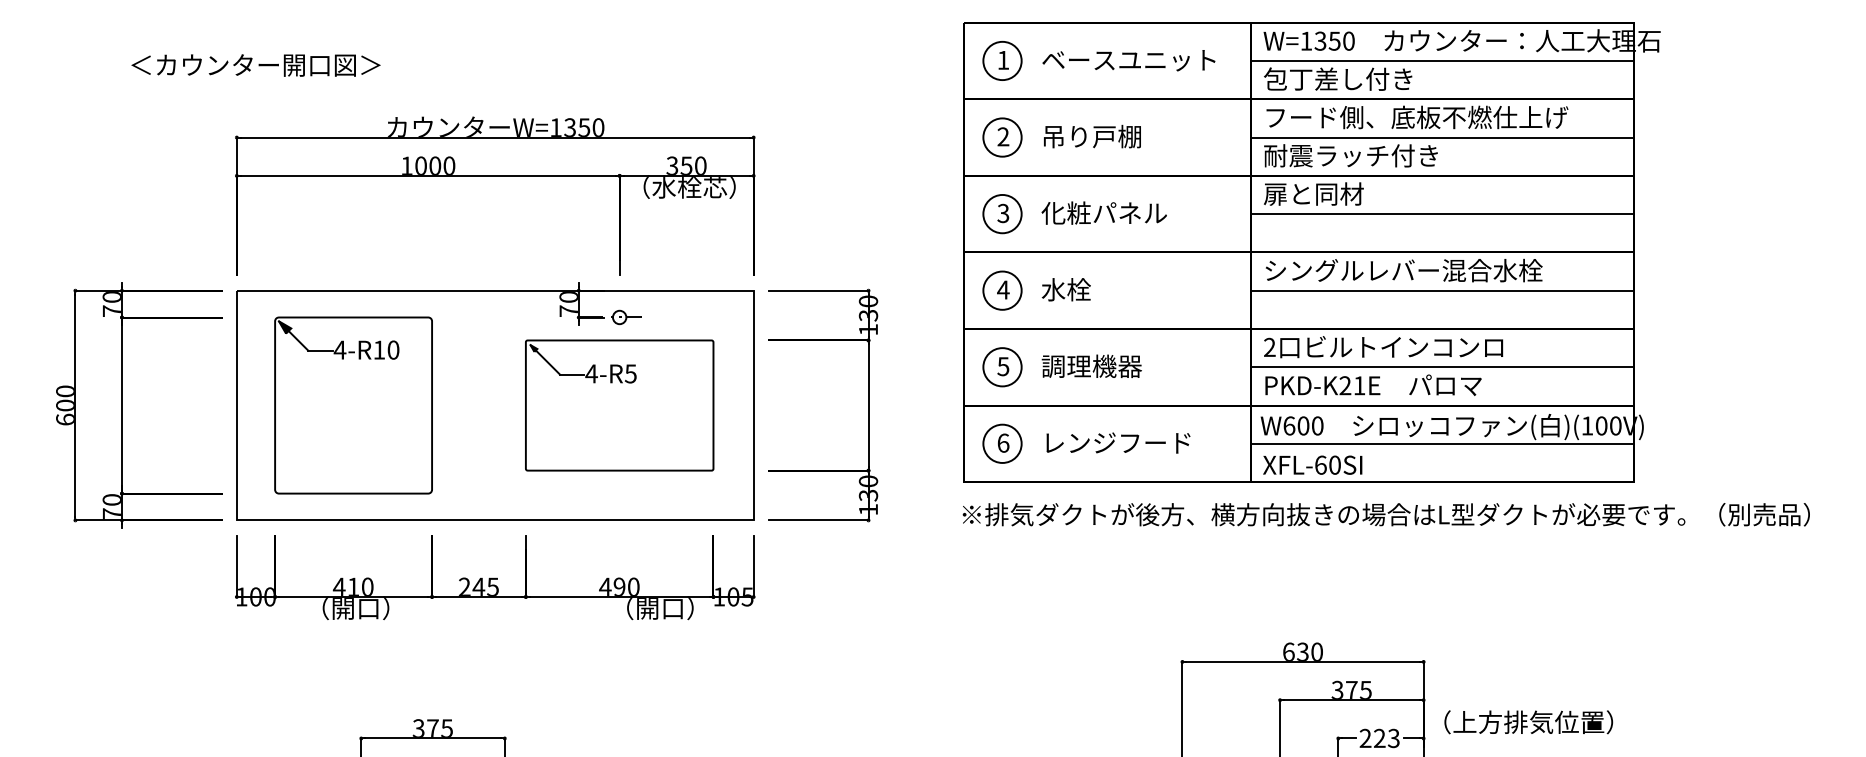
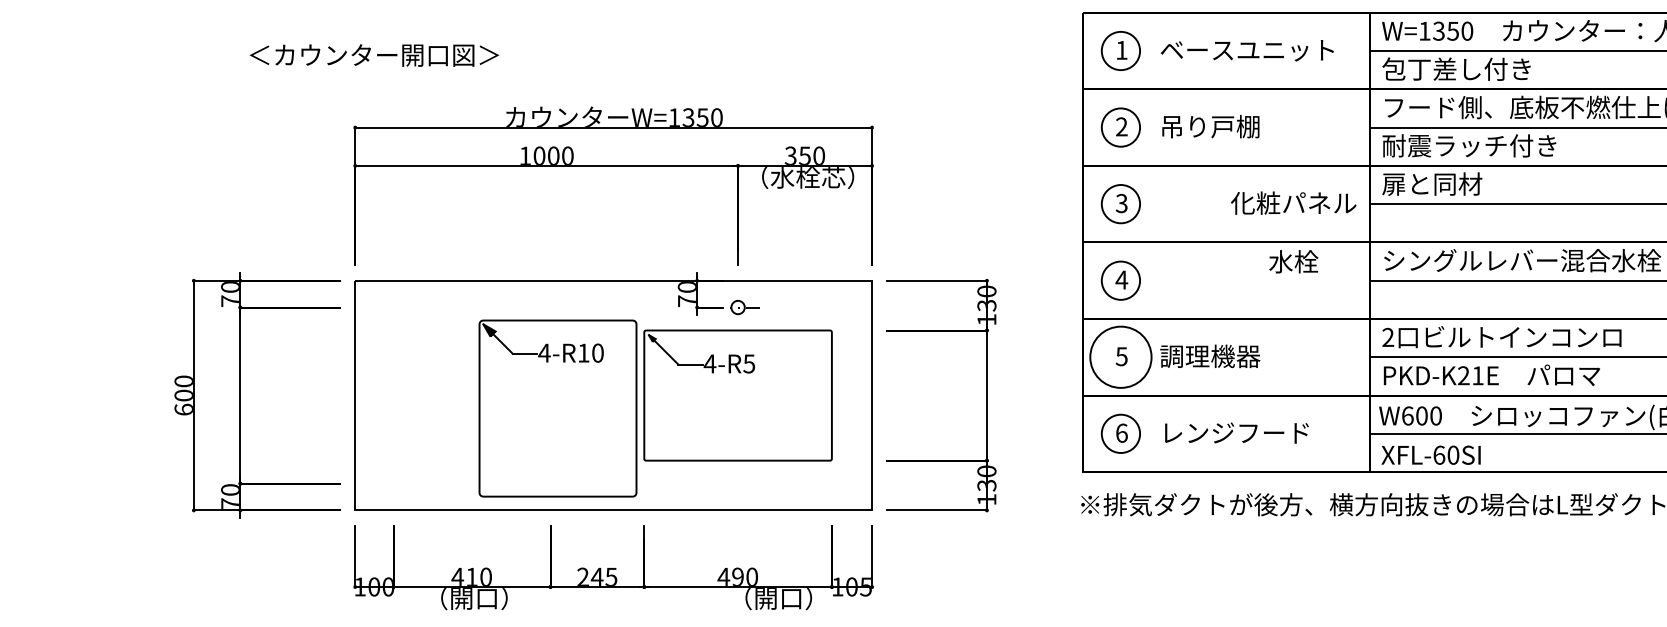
text: (1103, 212) -> (1292, 202), moved
text: (1065, 289) -> (1292, 261), moved
circle: (1002, 367) -> (1120, 357), size x1.6
part: (353, 405) -> (557, 408), moved

